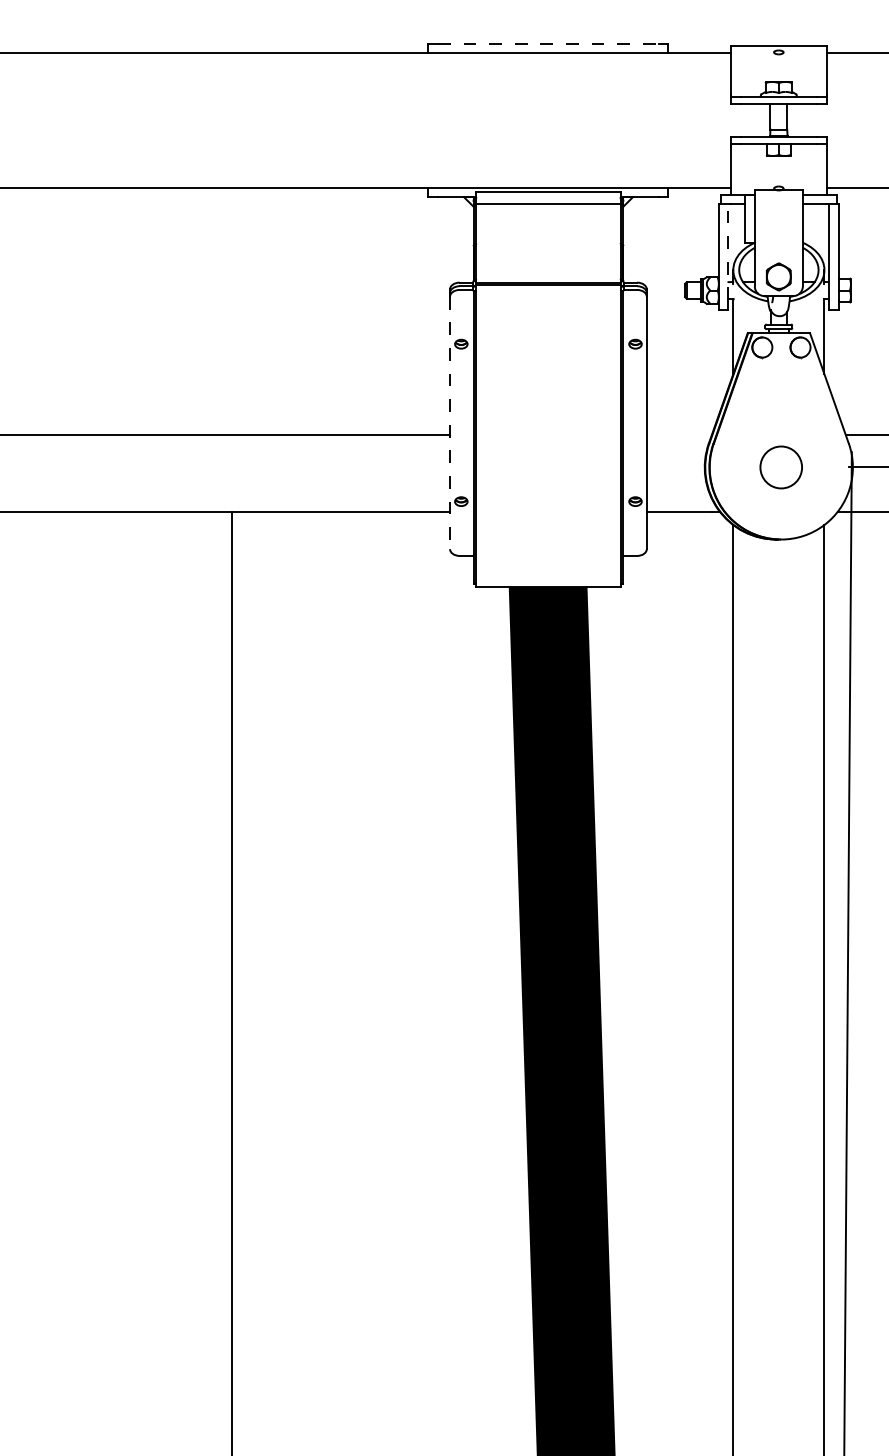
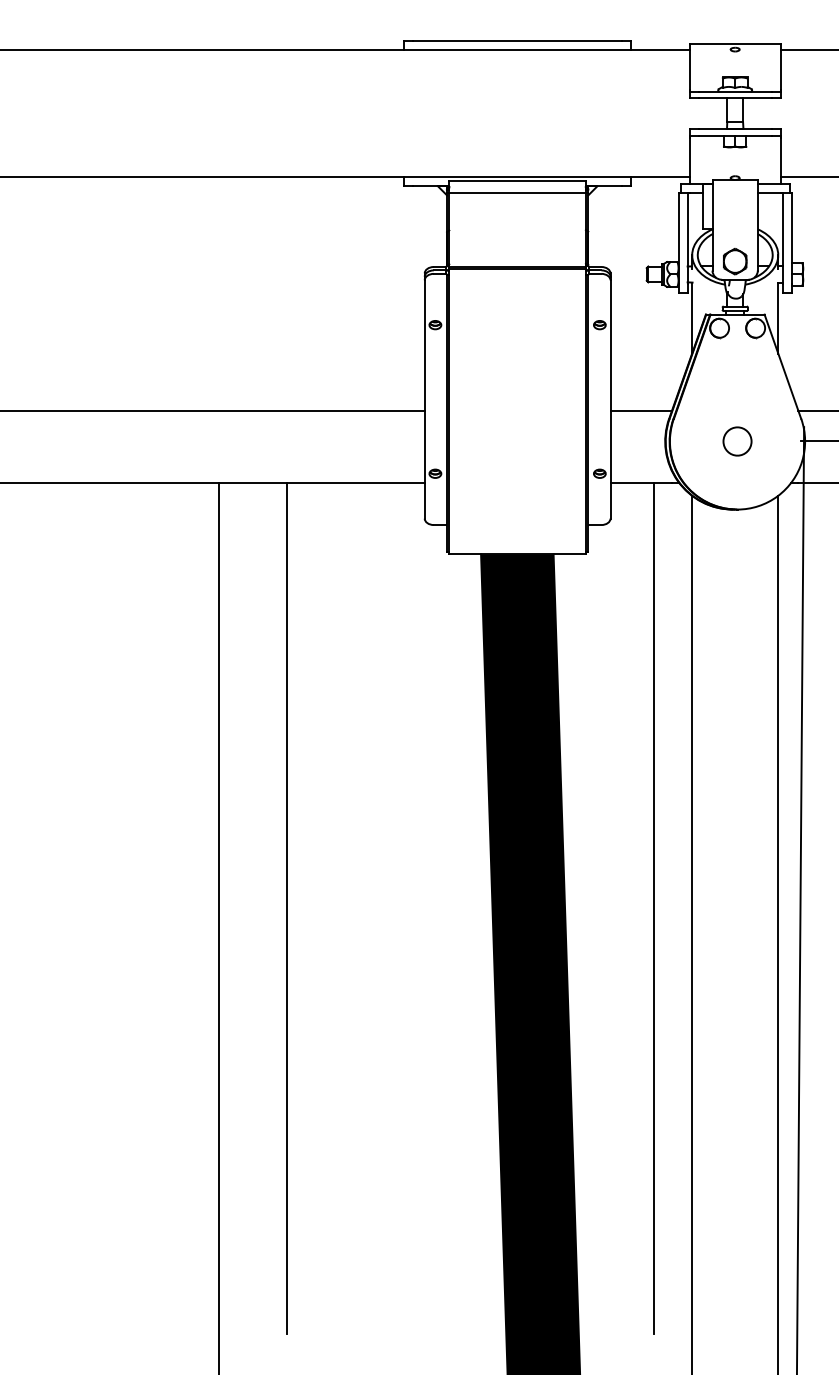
line: (548, 43) -> (517, 41), dashed -> solid
line: (728, 251) -> (687, 237), dashed -> solid
line: (450, 423) -> (425, 399), dashed -> solid
line: (678, 434) -> (640, 410), added
part: (781, 467) -> (737, 441), size x0.71
line: (304, 961) -> (287, 907), added
line: (692, 961) -> (653, 907), added

